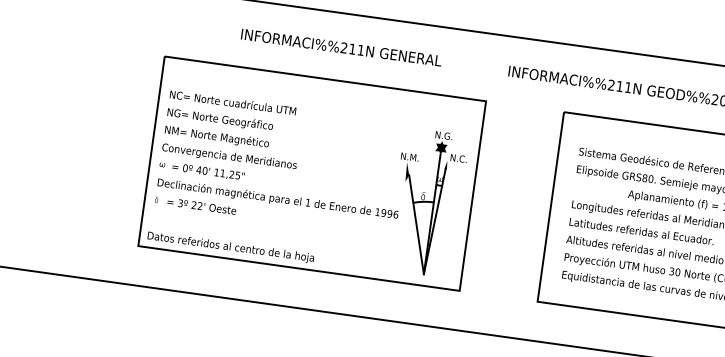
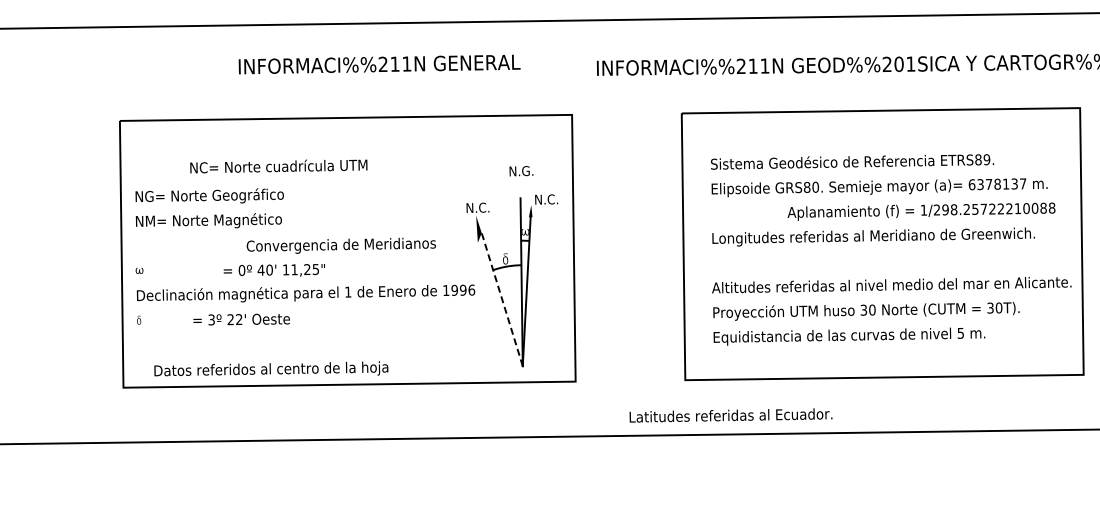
text: (341, 47) -> (379, 64), moved
text: (232, 102) -> (278, 166), moved
fill: (441, 147) -> (520, 188), removed
text: (228, 156) -> (340, 245), moved
text: (414, 157) -> (485, 207), N.M. -> N.C.
text: (207, 171) -> (273, 270), moved
text: (201, 206) -> (241, 319), moved
line: (416, 224) -> (502, 299), solid -> dashed
text: (641, 231) -> (730, 415), moved
text: (231, 246) -> (271, 368), moved

